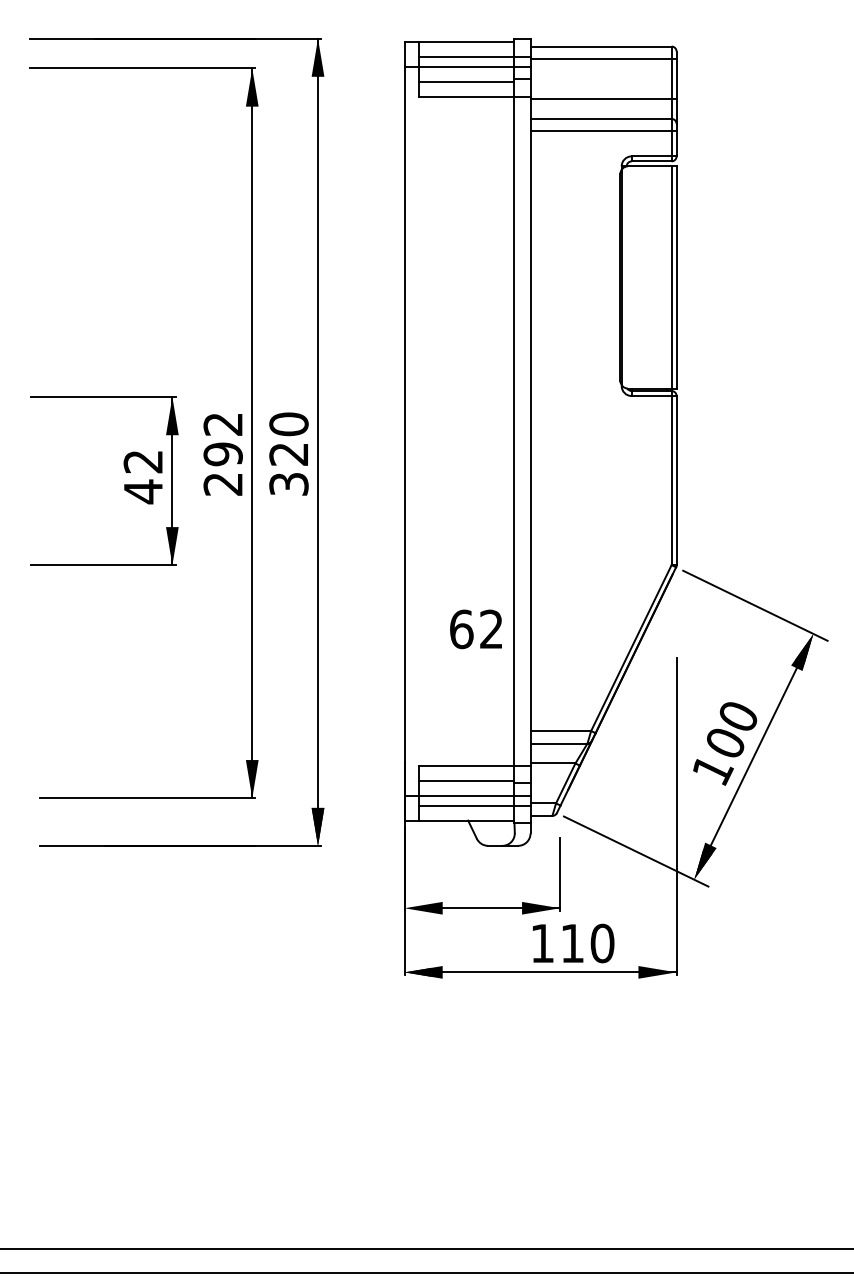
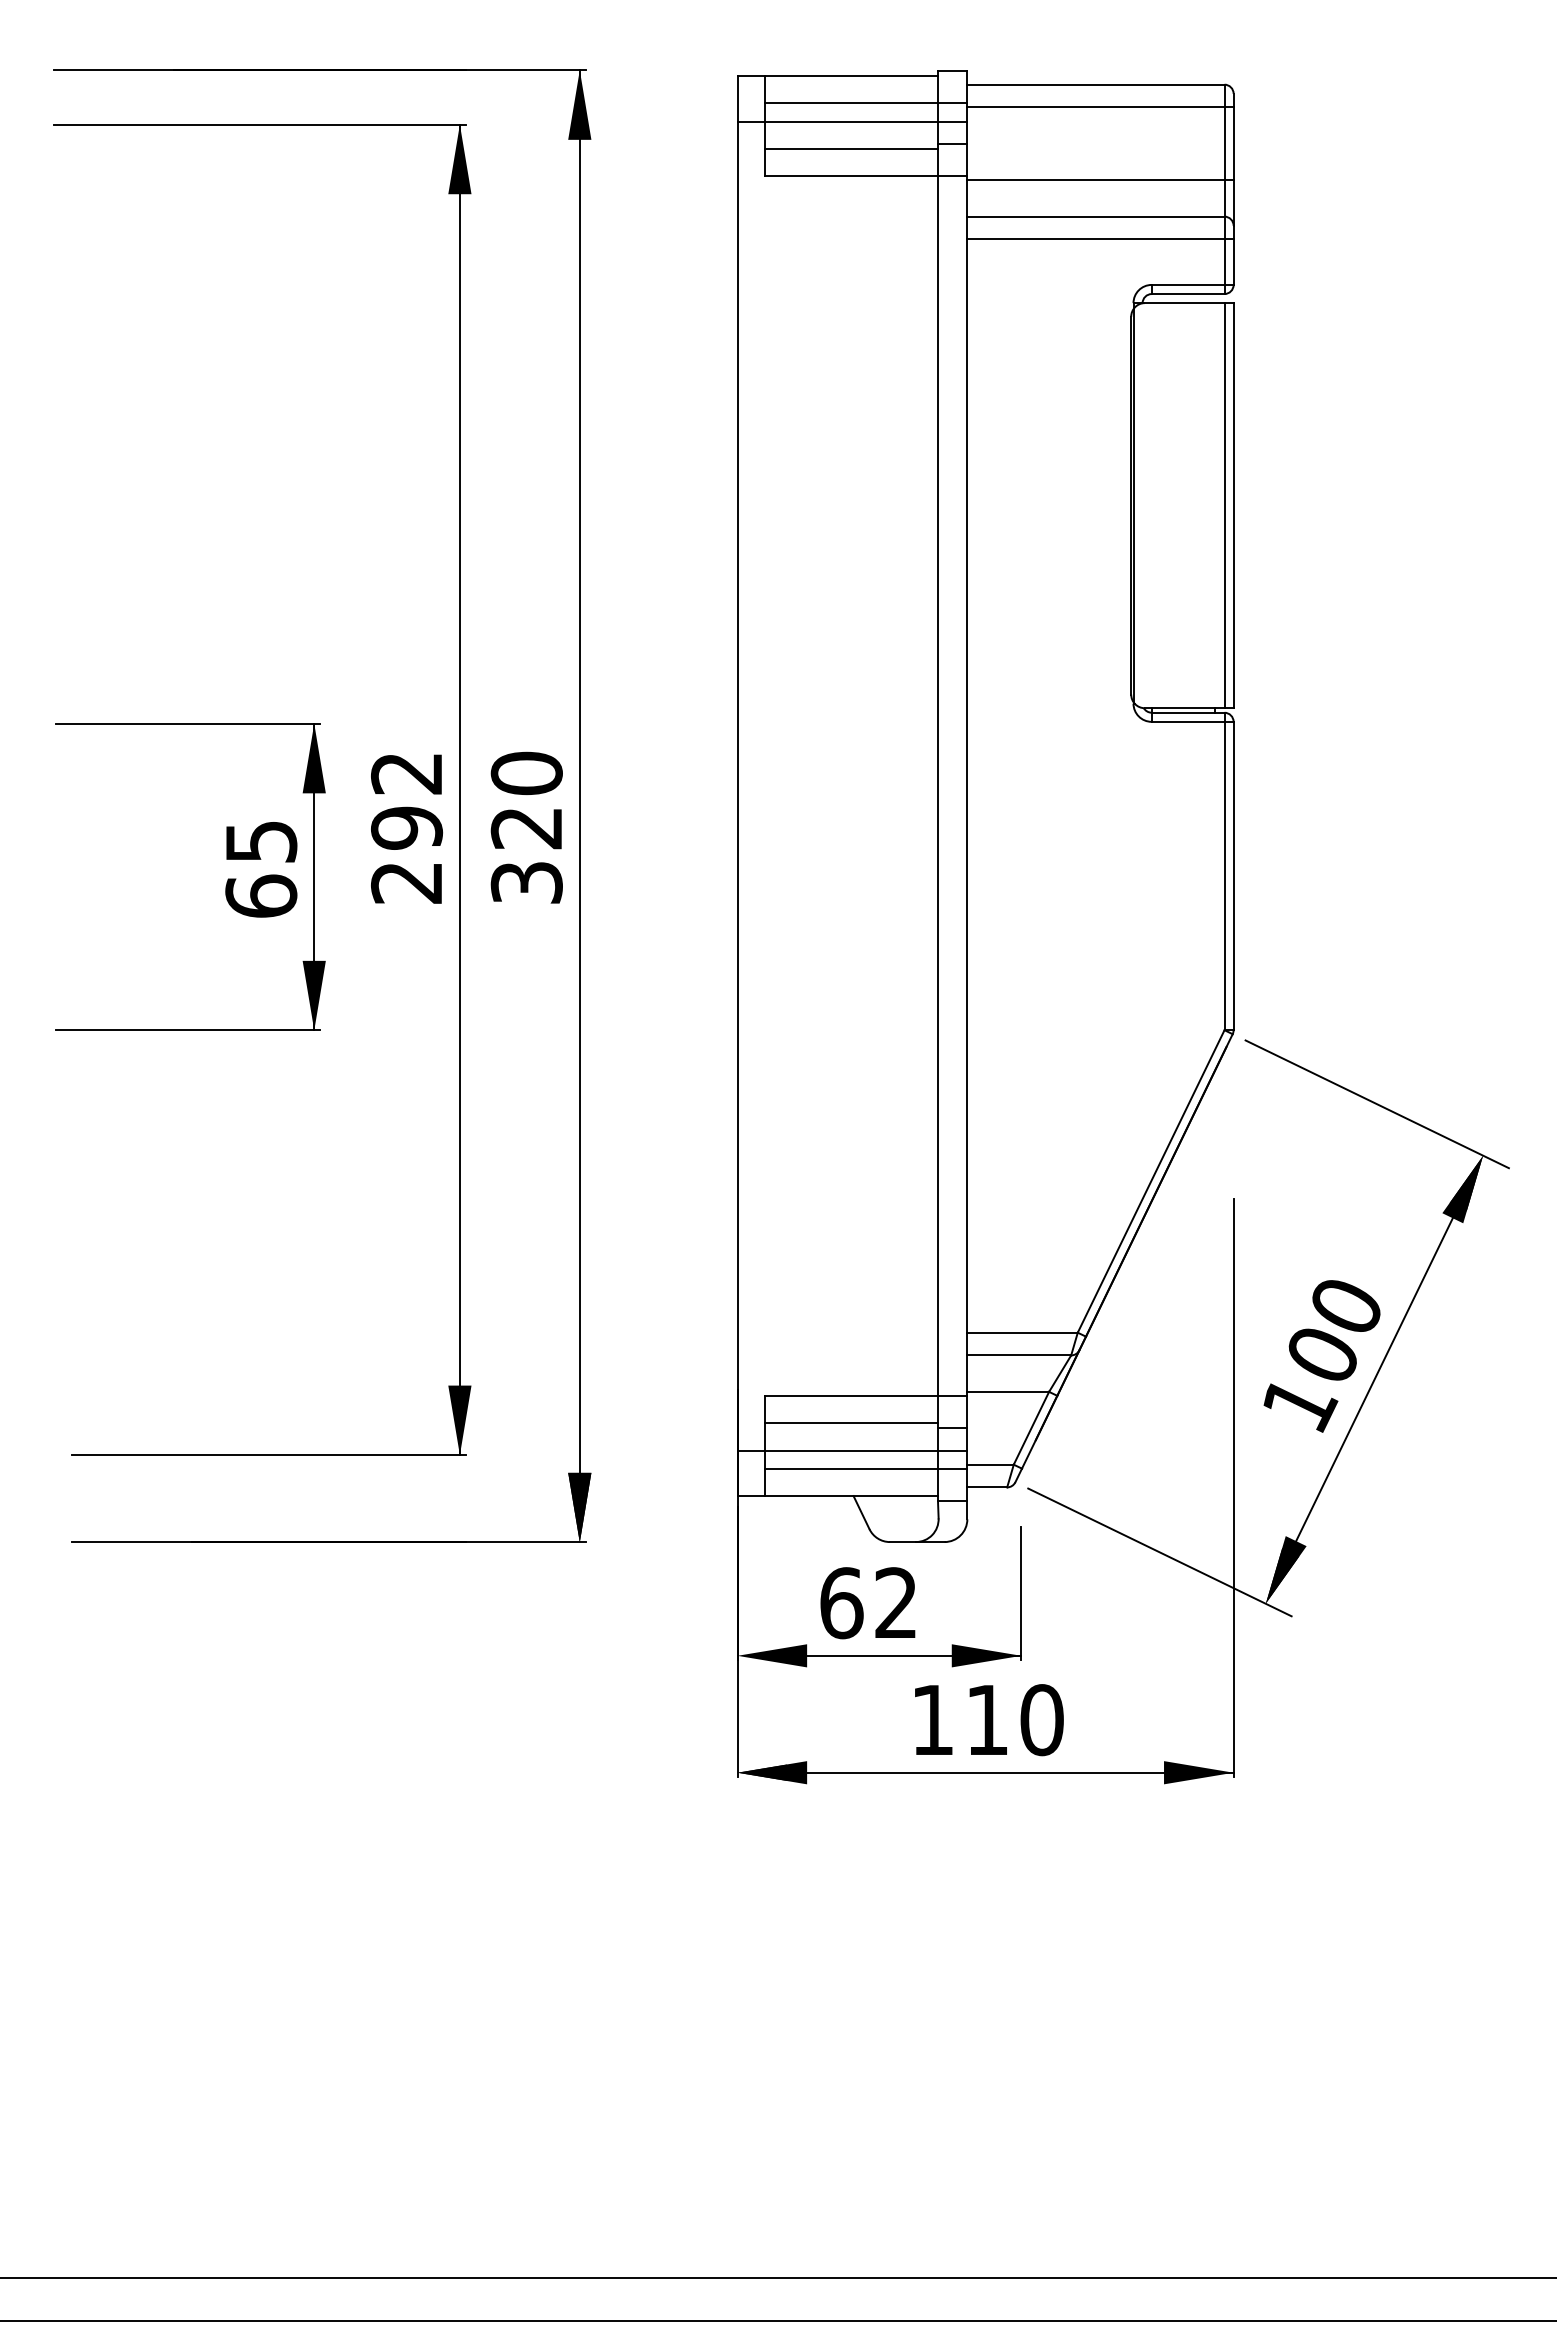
text: (143, 477) -> (261, 870), 42 -> 65
text: (475, 629) -> (866, 1603), moved
text: (573, 943) -> (989, 1720), moved

